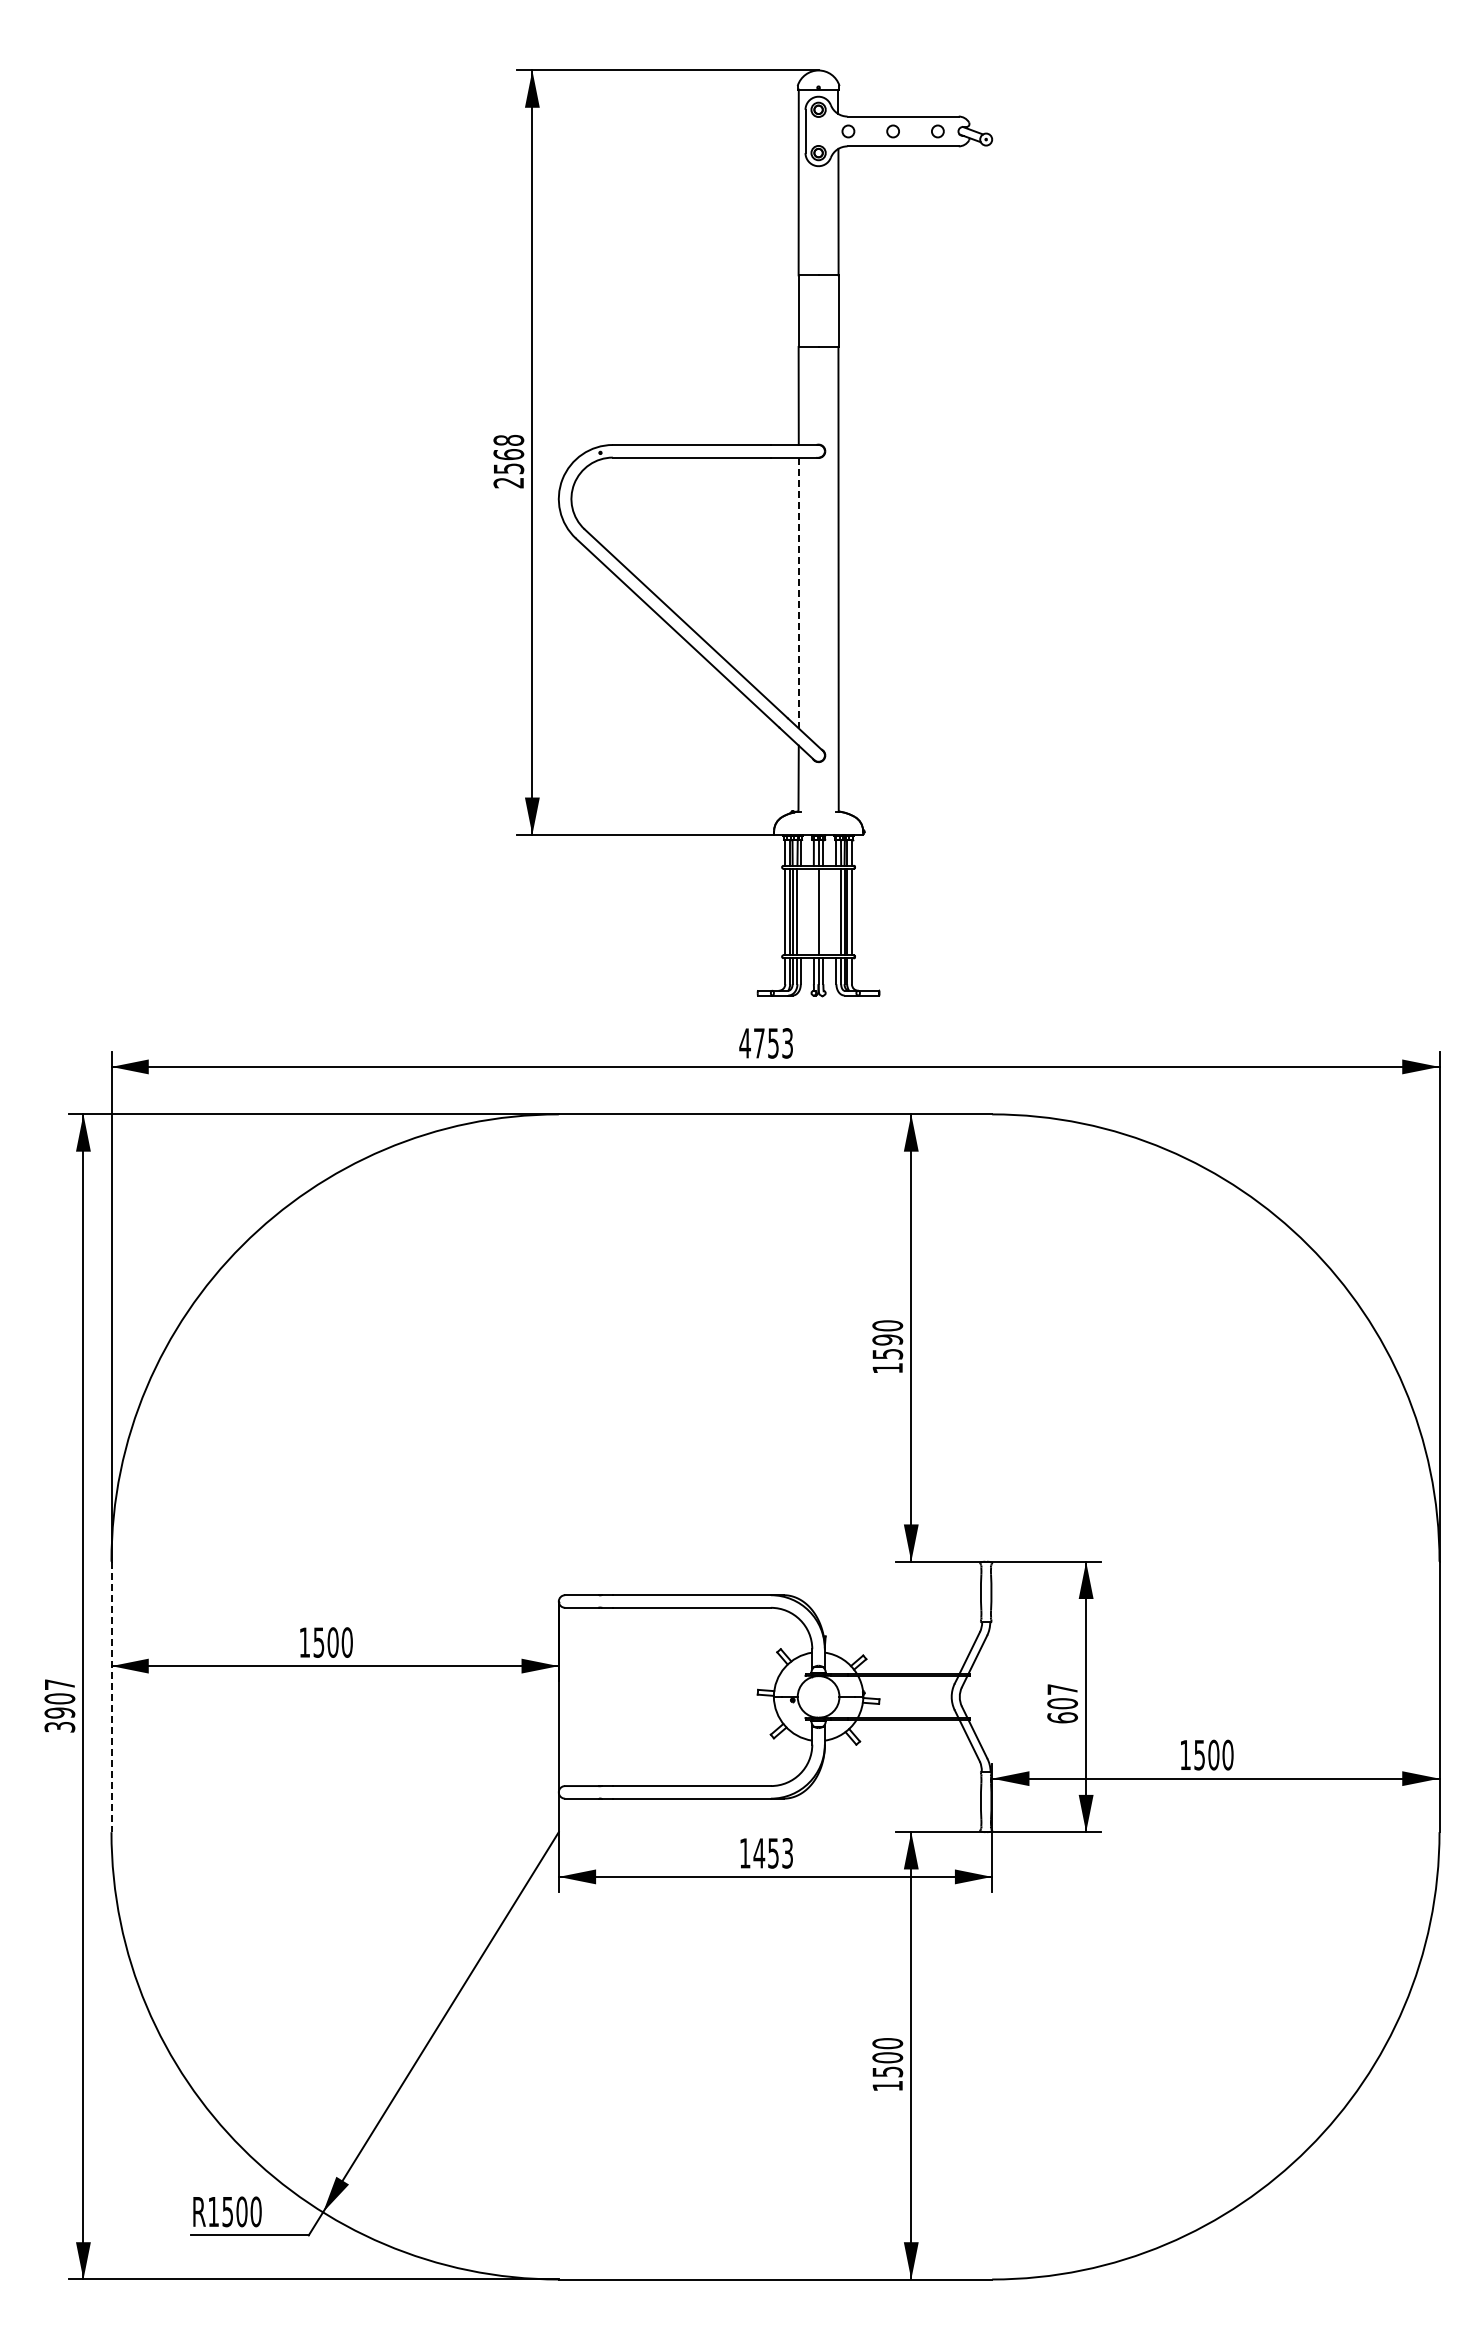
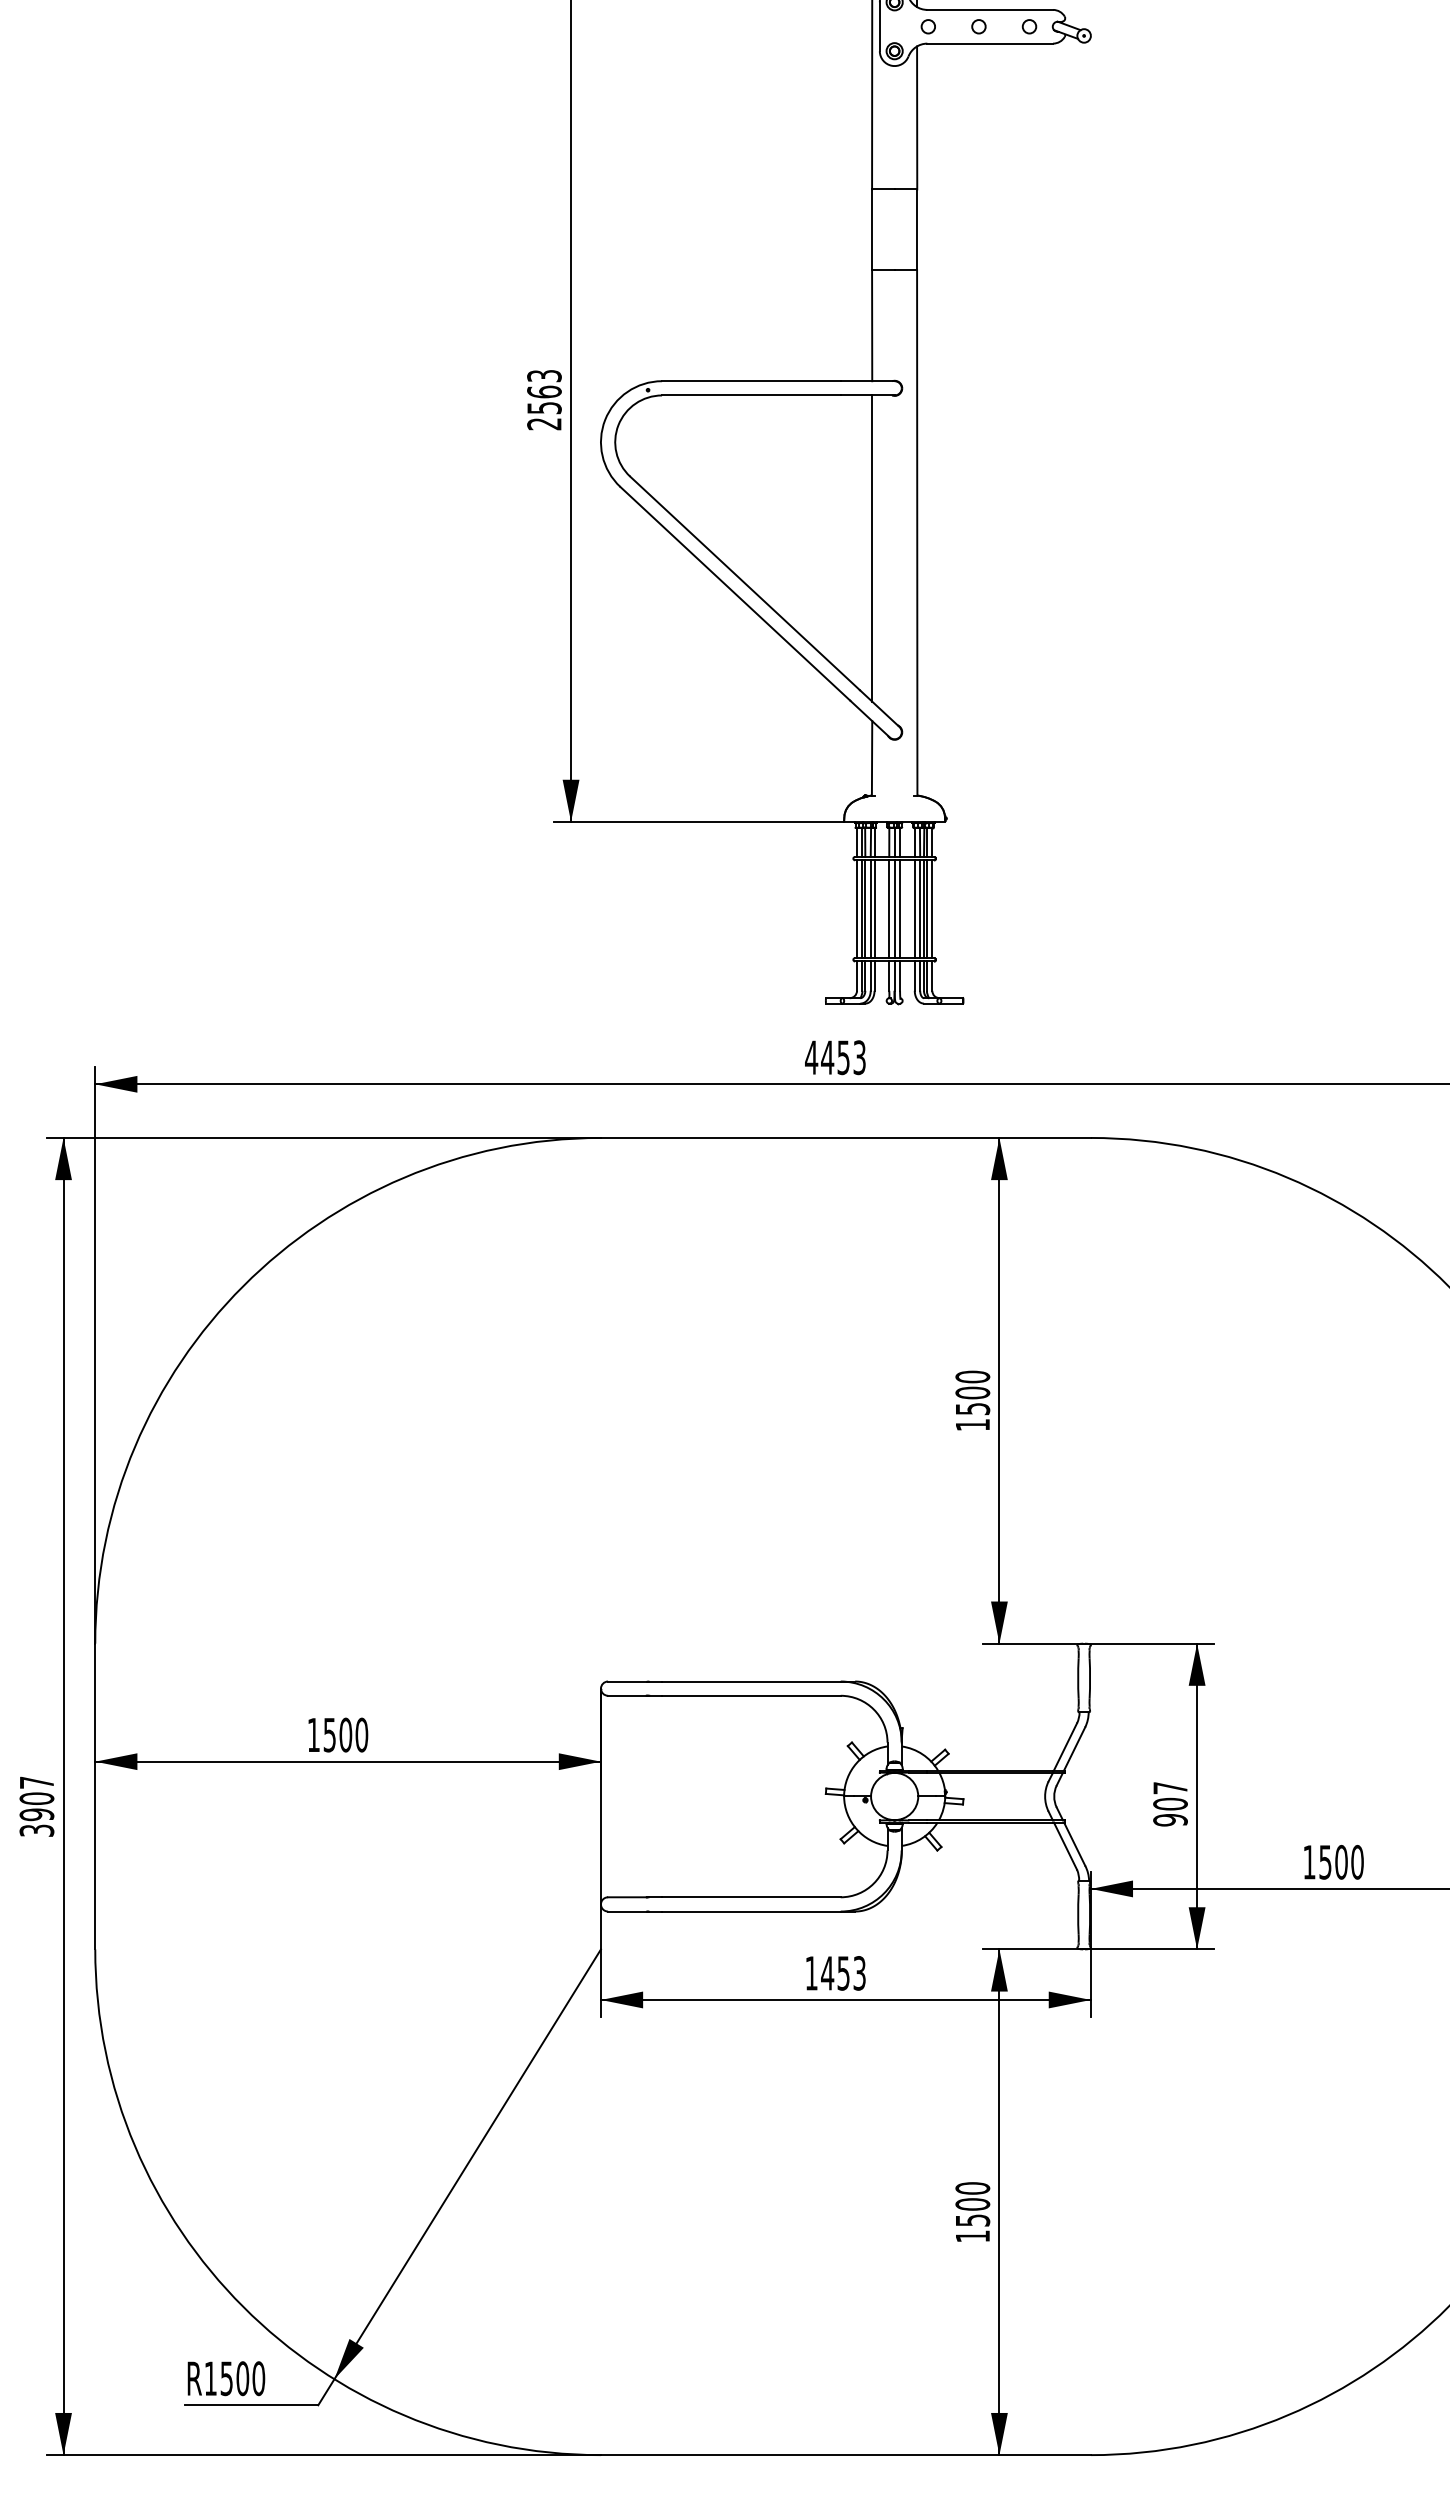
text: (508, 439) -> (544, 374), 2568 -> 2563
line: (798, 593) -> (871, 549), dashed -> solid
line: (800, 911) -> (874, 908), added
line: (813, 911) -> (888, 908), added
line: (823, 911) -> (900, 908), added
line: (836, 911) -> (914, 908), added
text: (759, 1043) -> (827, 1057), 4753 -> 4453
text: (887, 1339) -> (972, 1392), 1590 -> 1500
line: (111, 1697) -> (95, 1797), dashed -> solid
text: (1062, 1717) -> (1170, 1819), 607 -> 907

